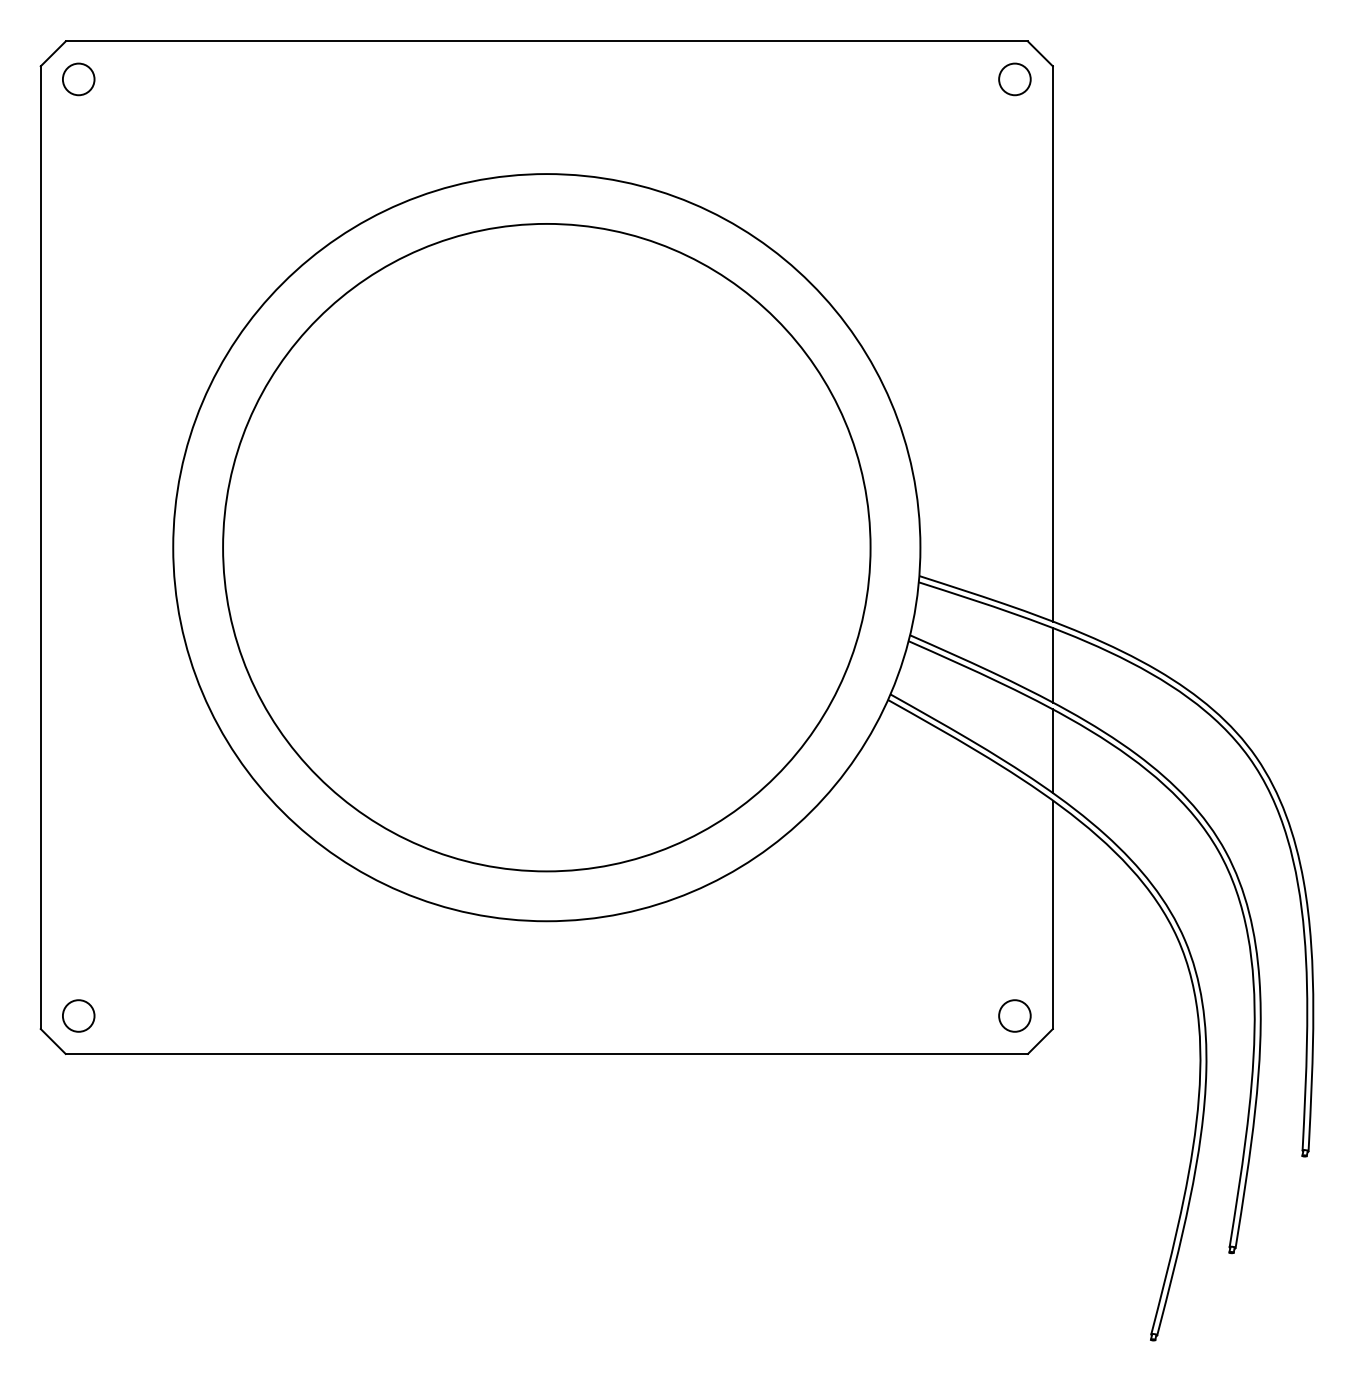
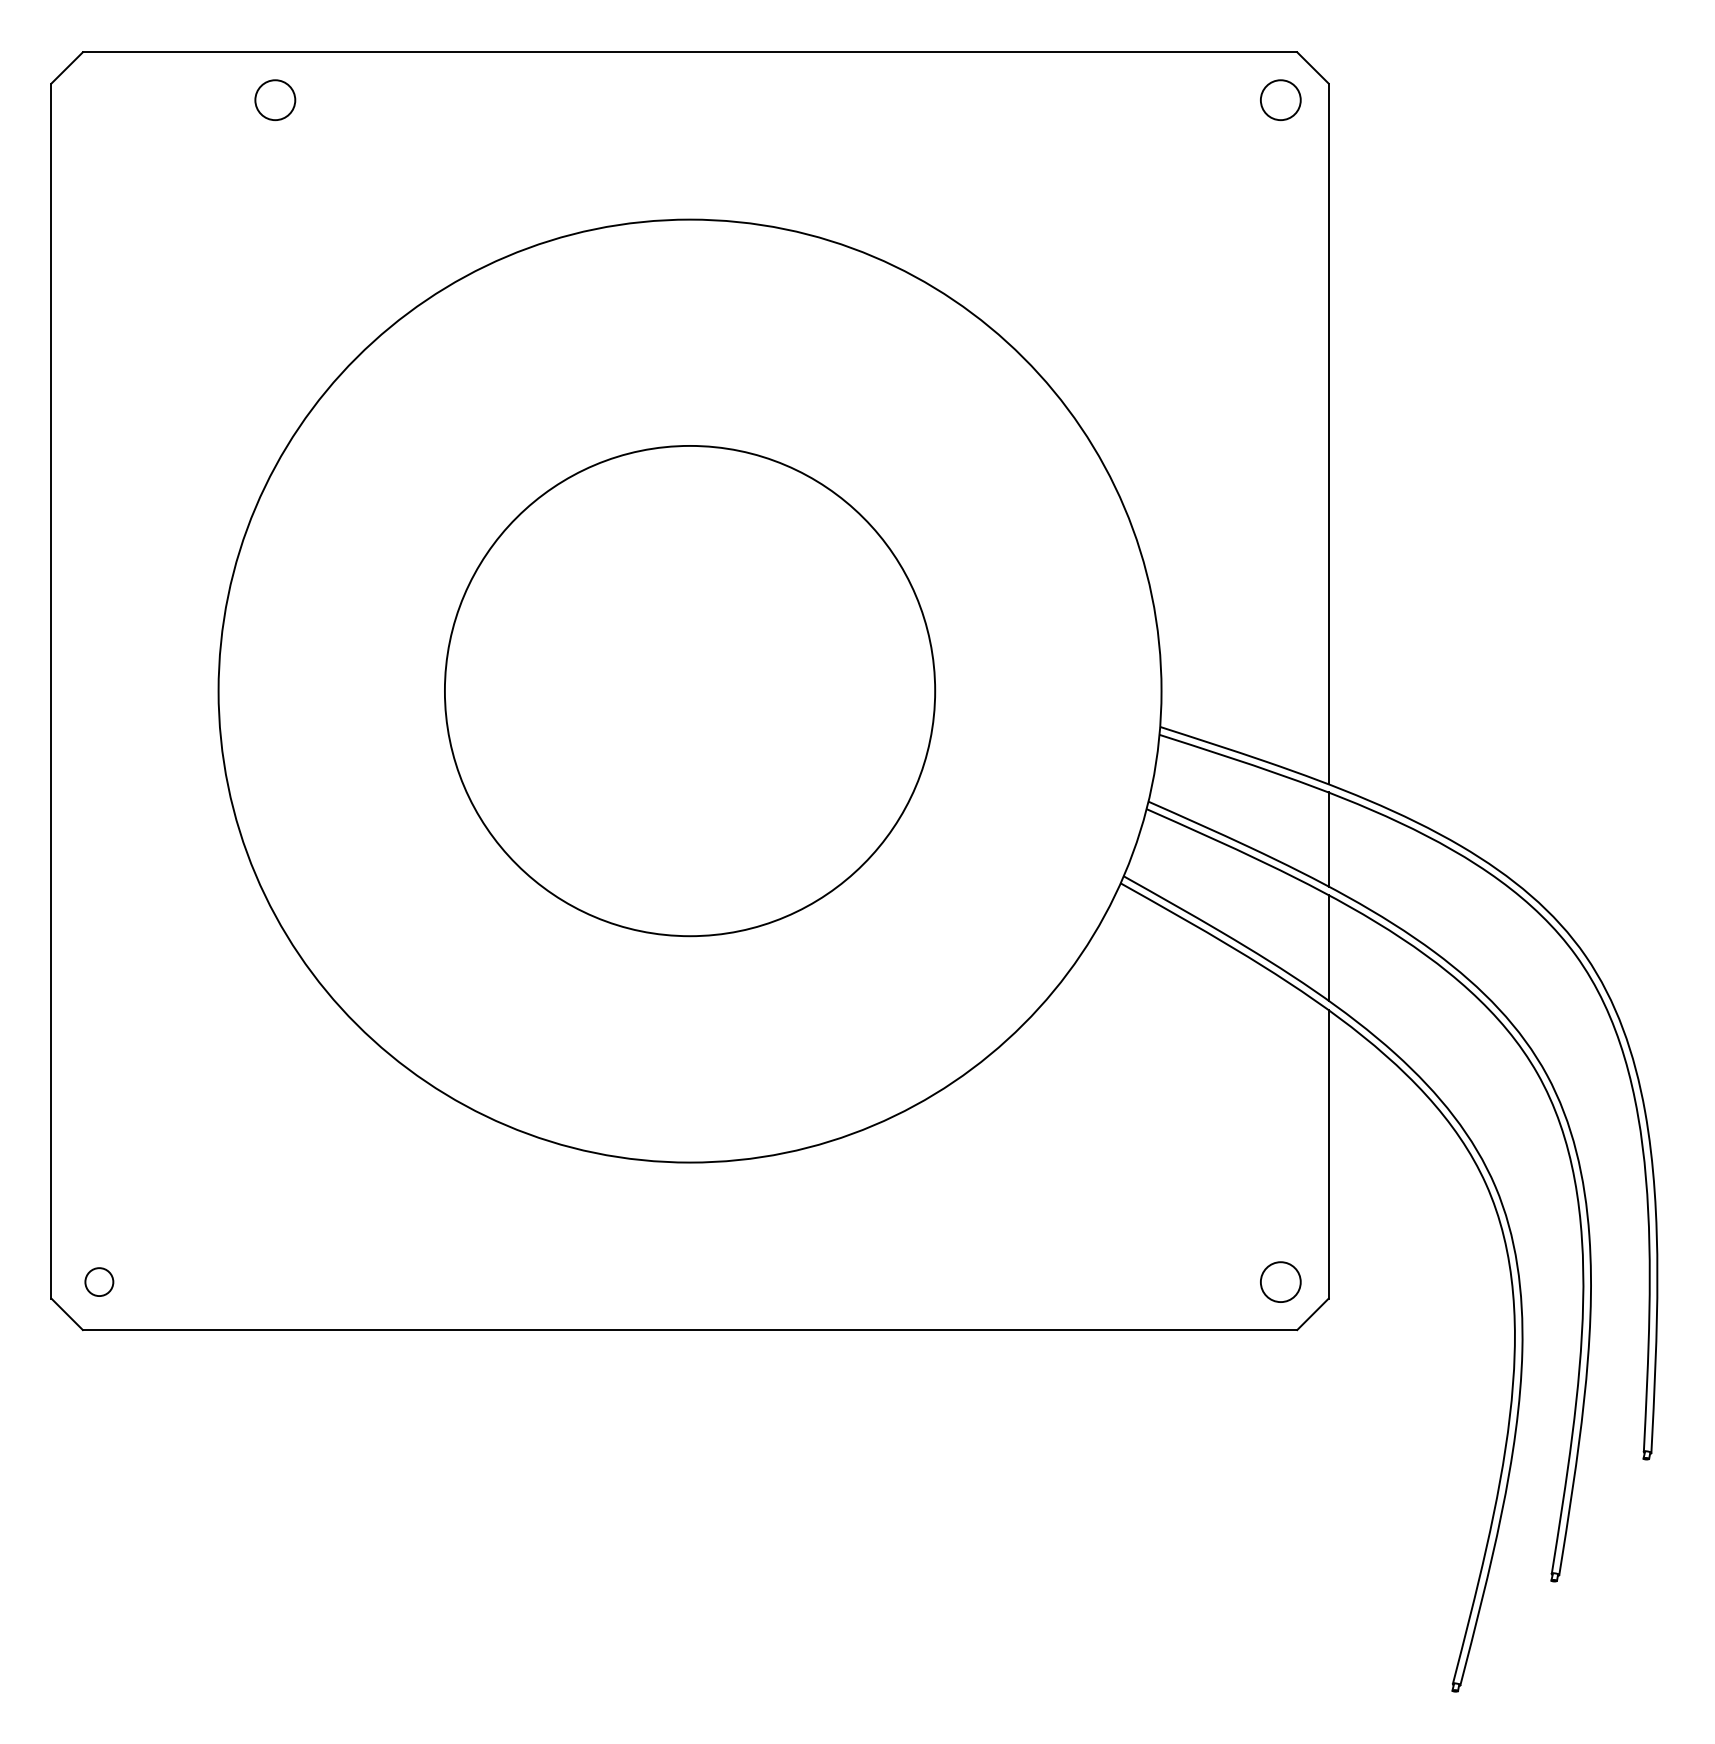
circle: (78, 78) -> (275, 99), moved
circle: (546, 547) -> (689, 690), size x0.6
circle: (78, 1015) -> (99, 1281), size x0.7

